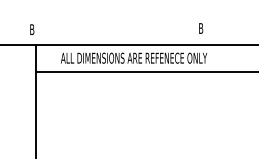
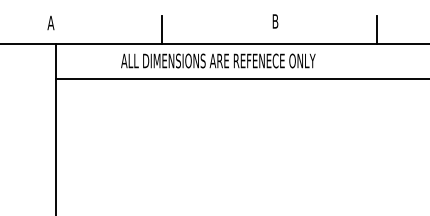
text: (31, 29) -> (50, 22), B -> A
line: (116, 34) -> (162, 29), added
text: (134, 57) -> (218, 60), moved

